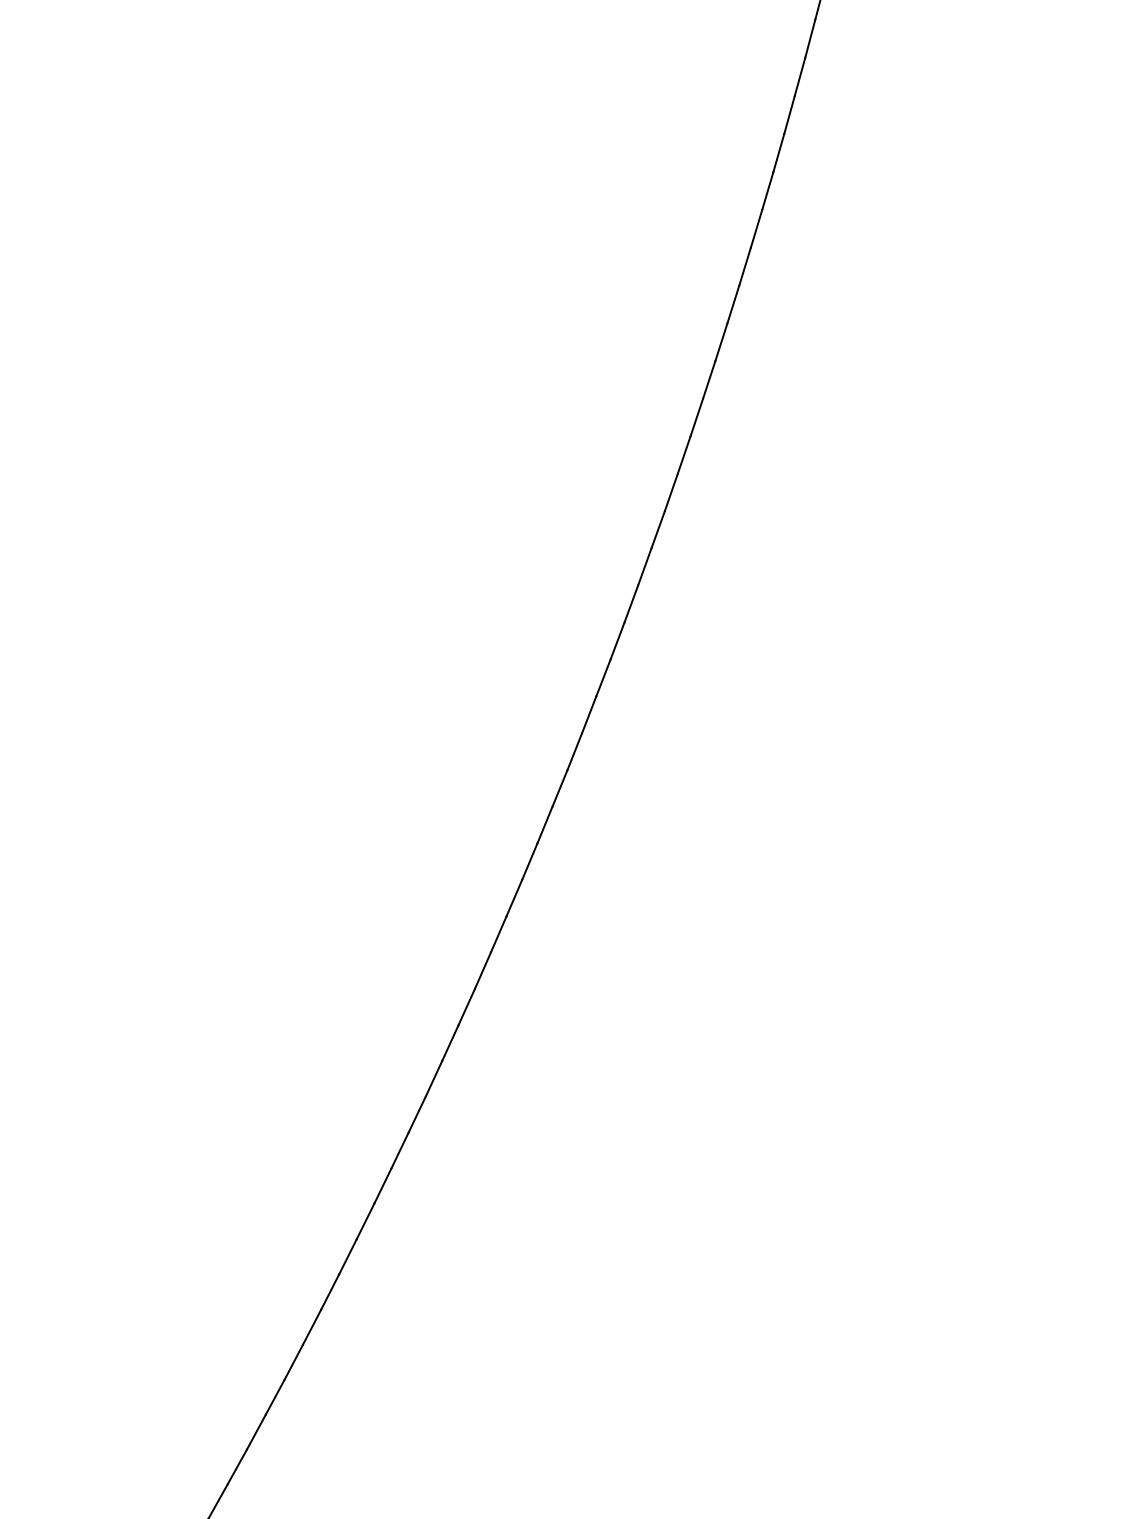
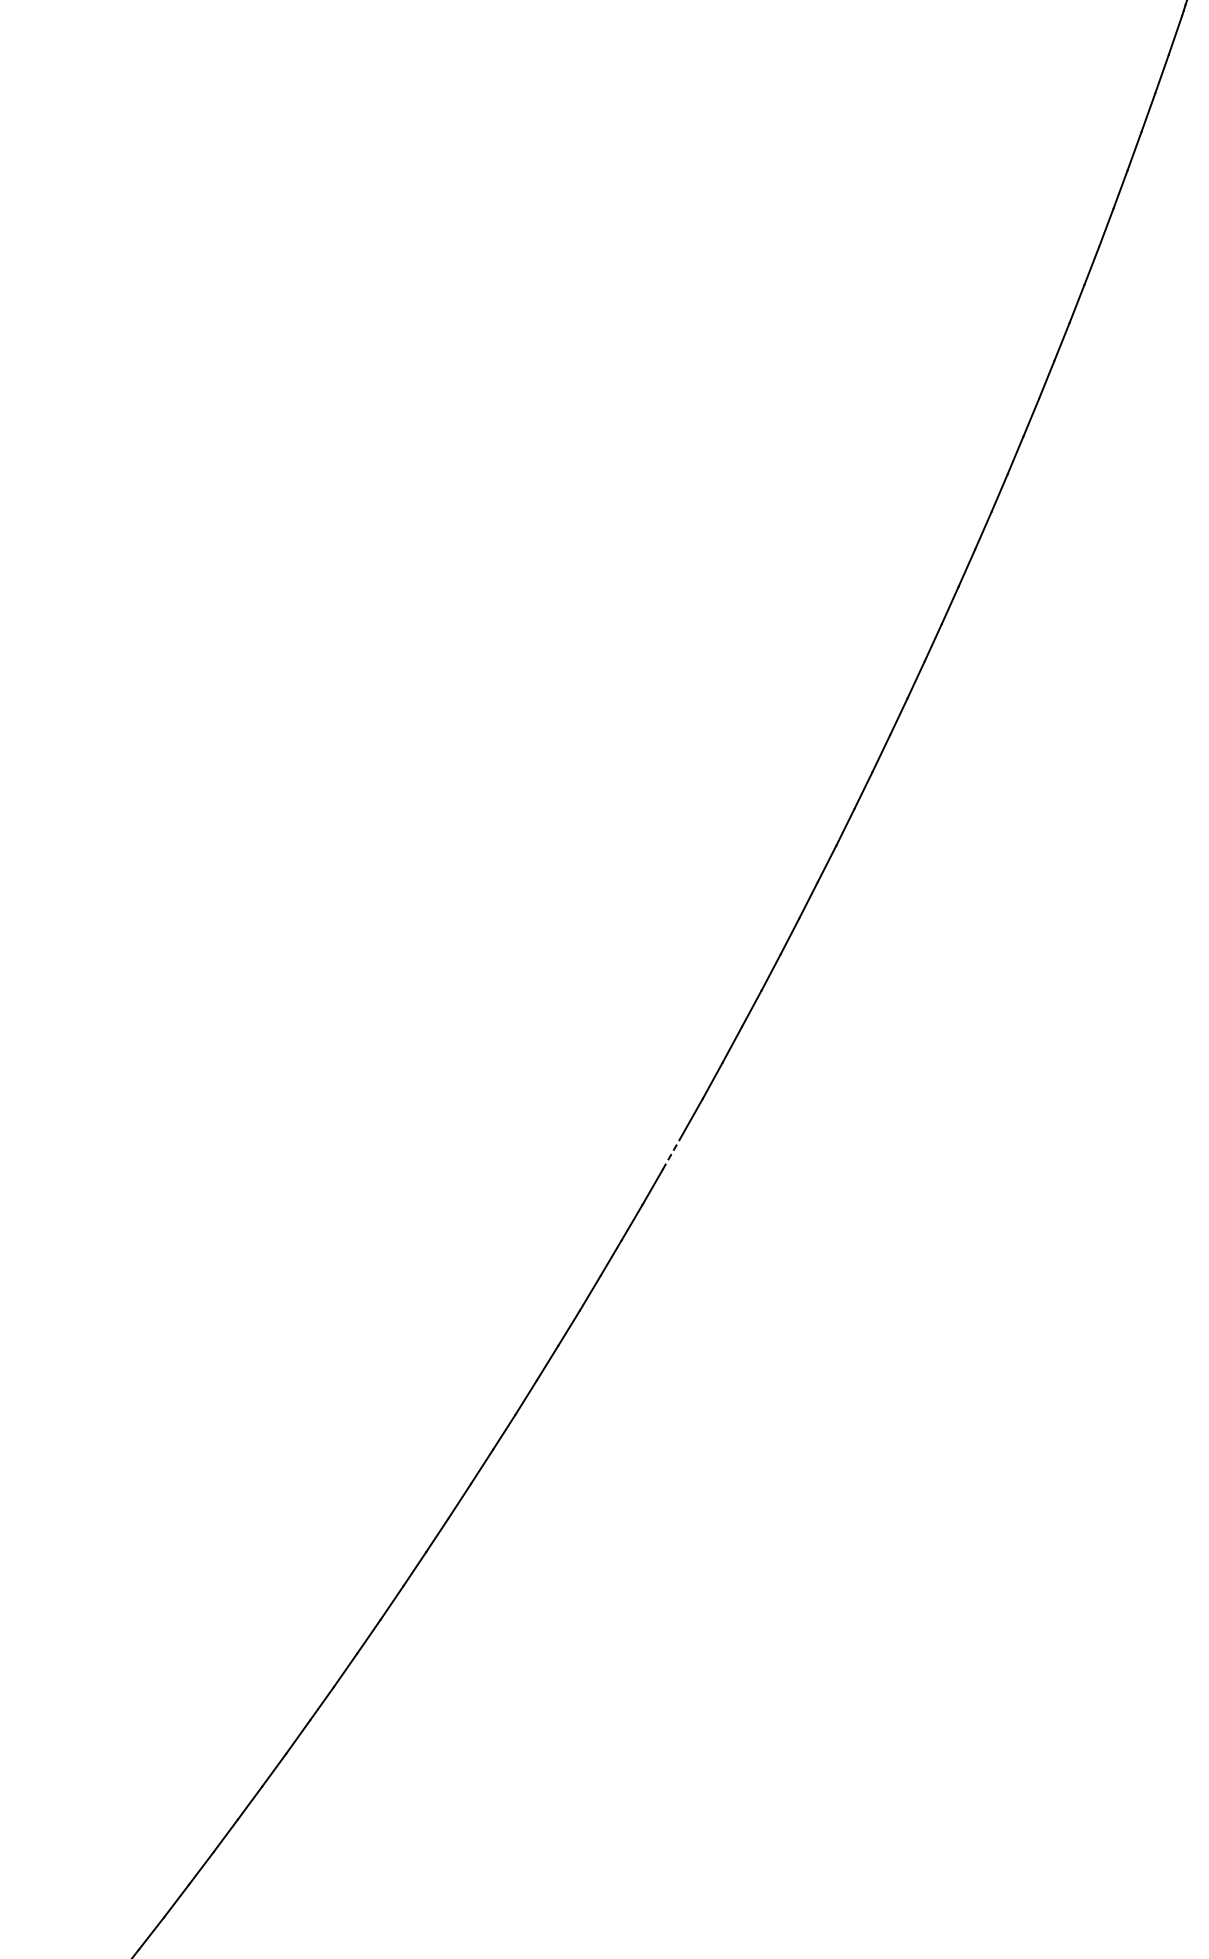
line: (544, 824) -> (672, 1151), solid -> dashed

